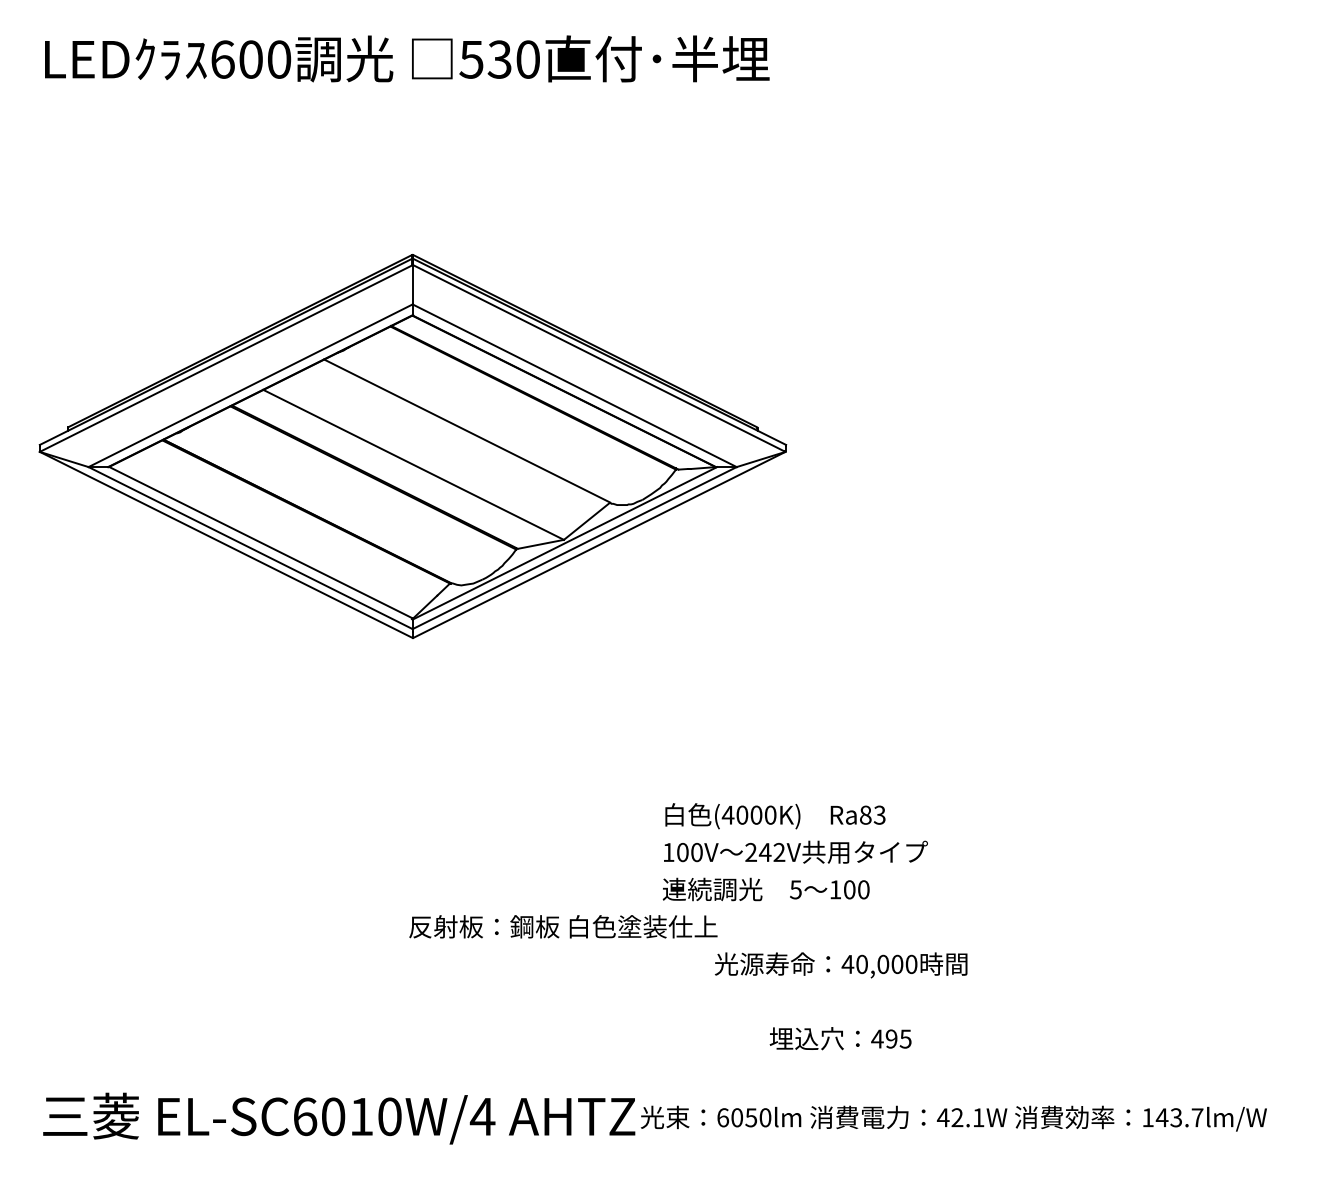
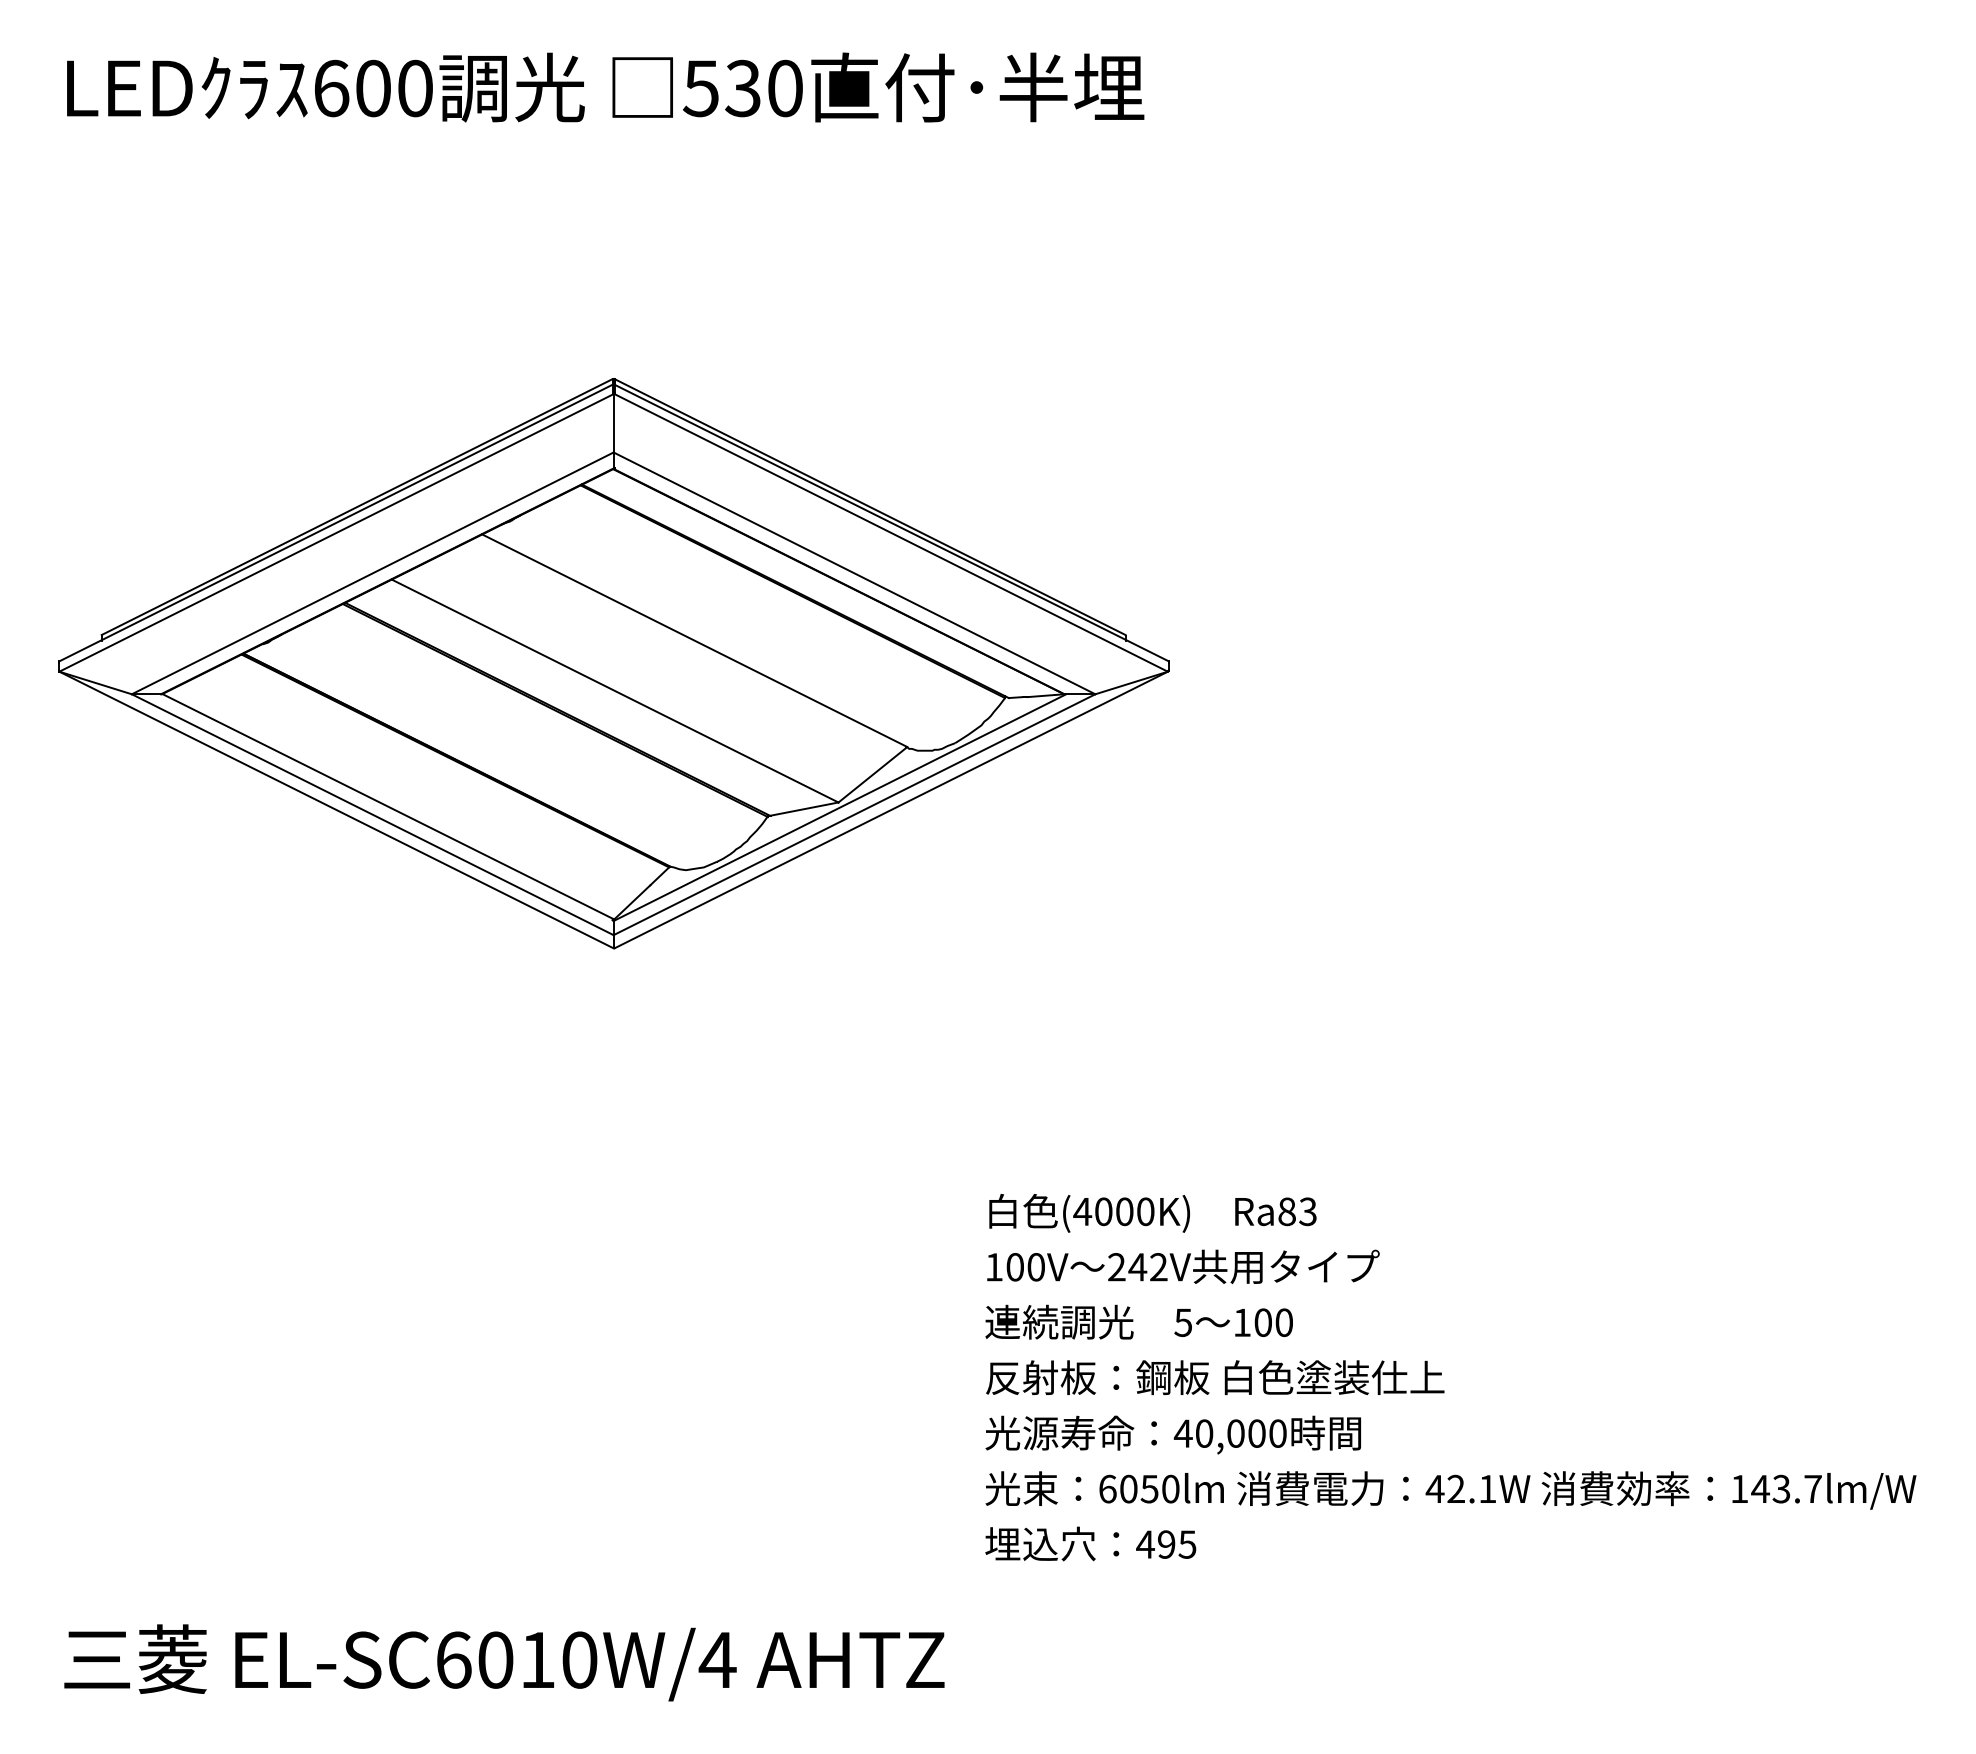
text: (563, 926) -> (1215, 1377), moved
text: (841, 965) -> (1173, 1435), moved
text: (840, 1038) -> (1090, 1543), moved
text: (953, 1118) -> (1450, 1490), moved

